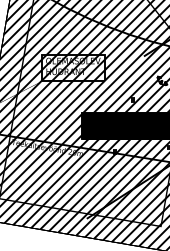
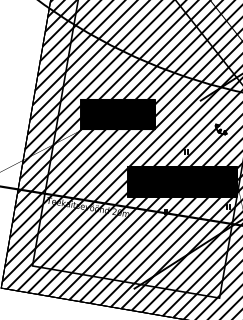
hatch: (73, 67) -> (118, 114), added

